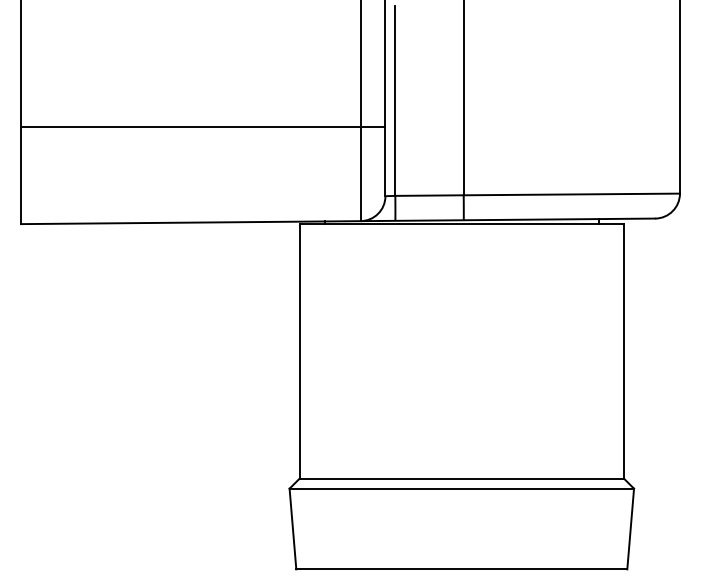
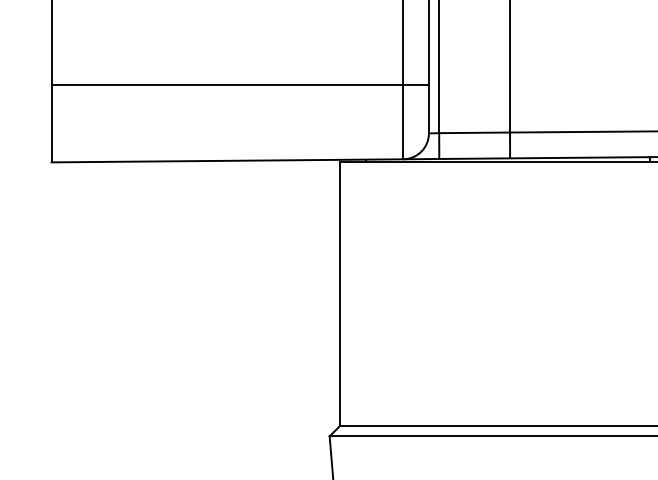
line: (203, 127) -> (240, 85), moved

